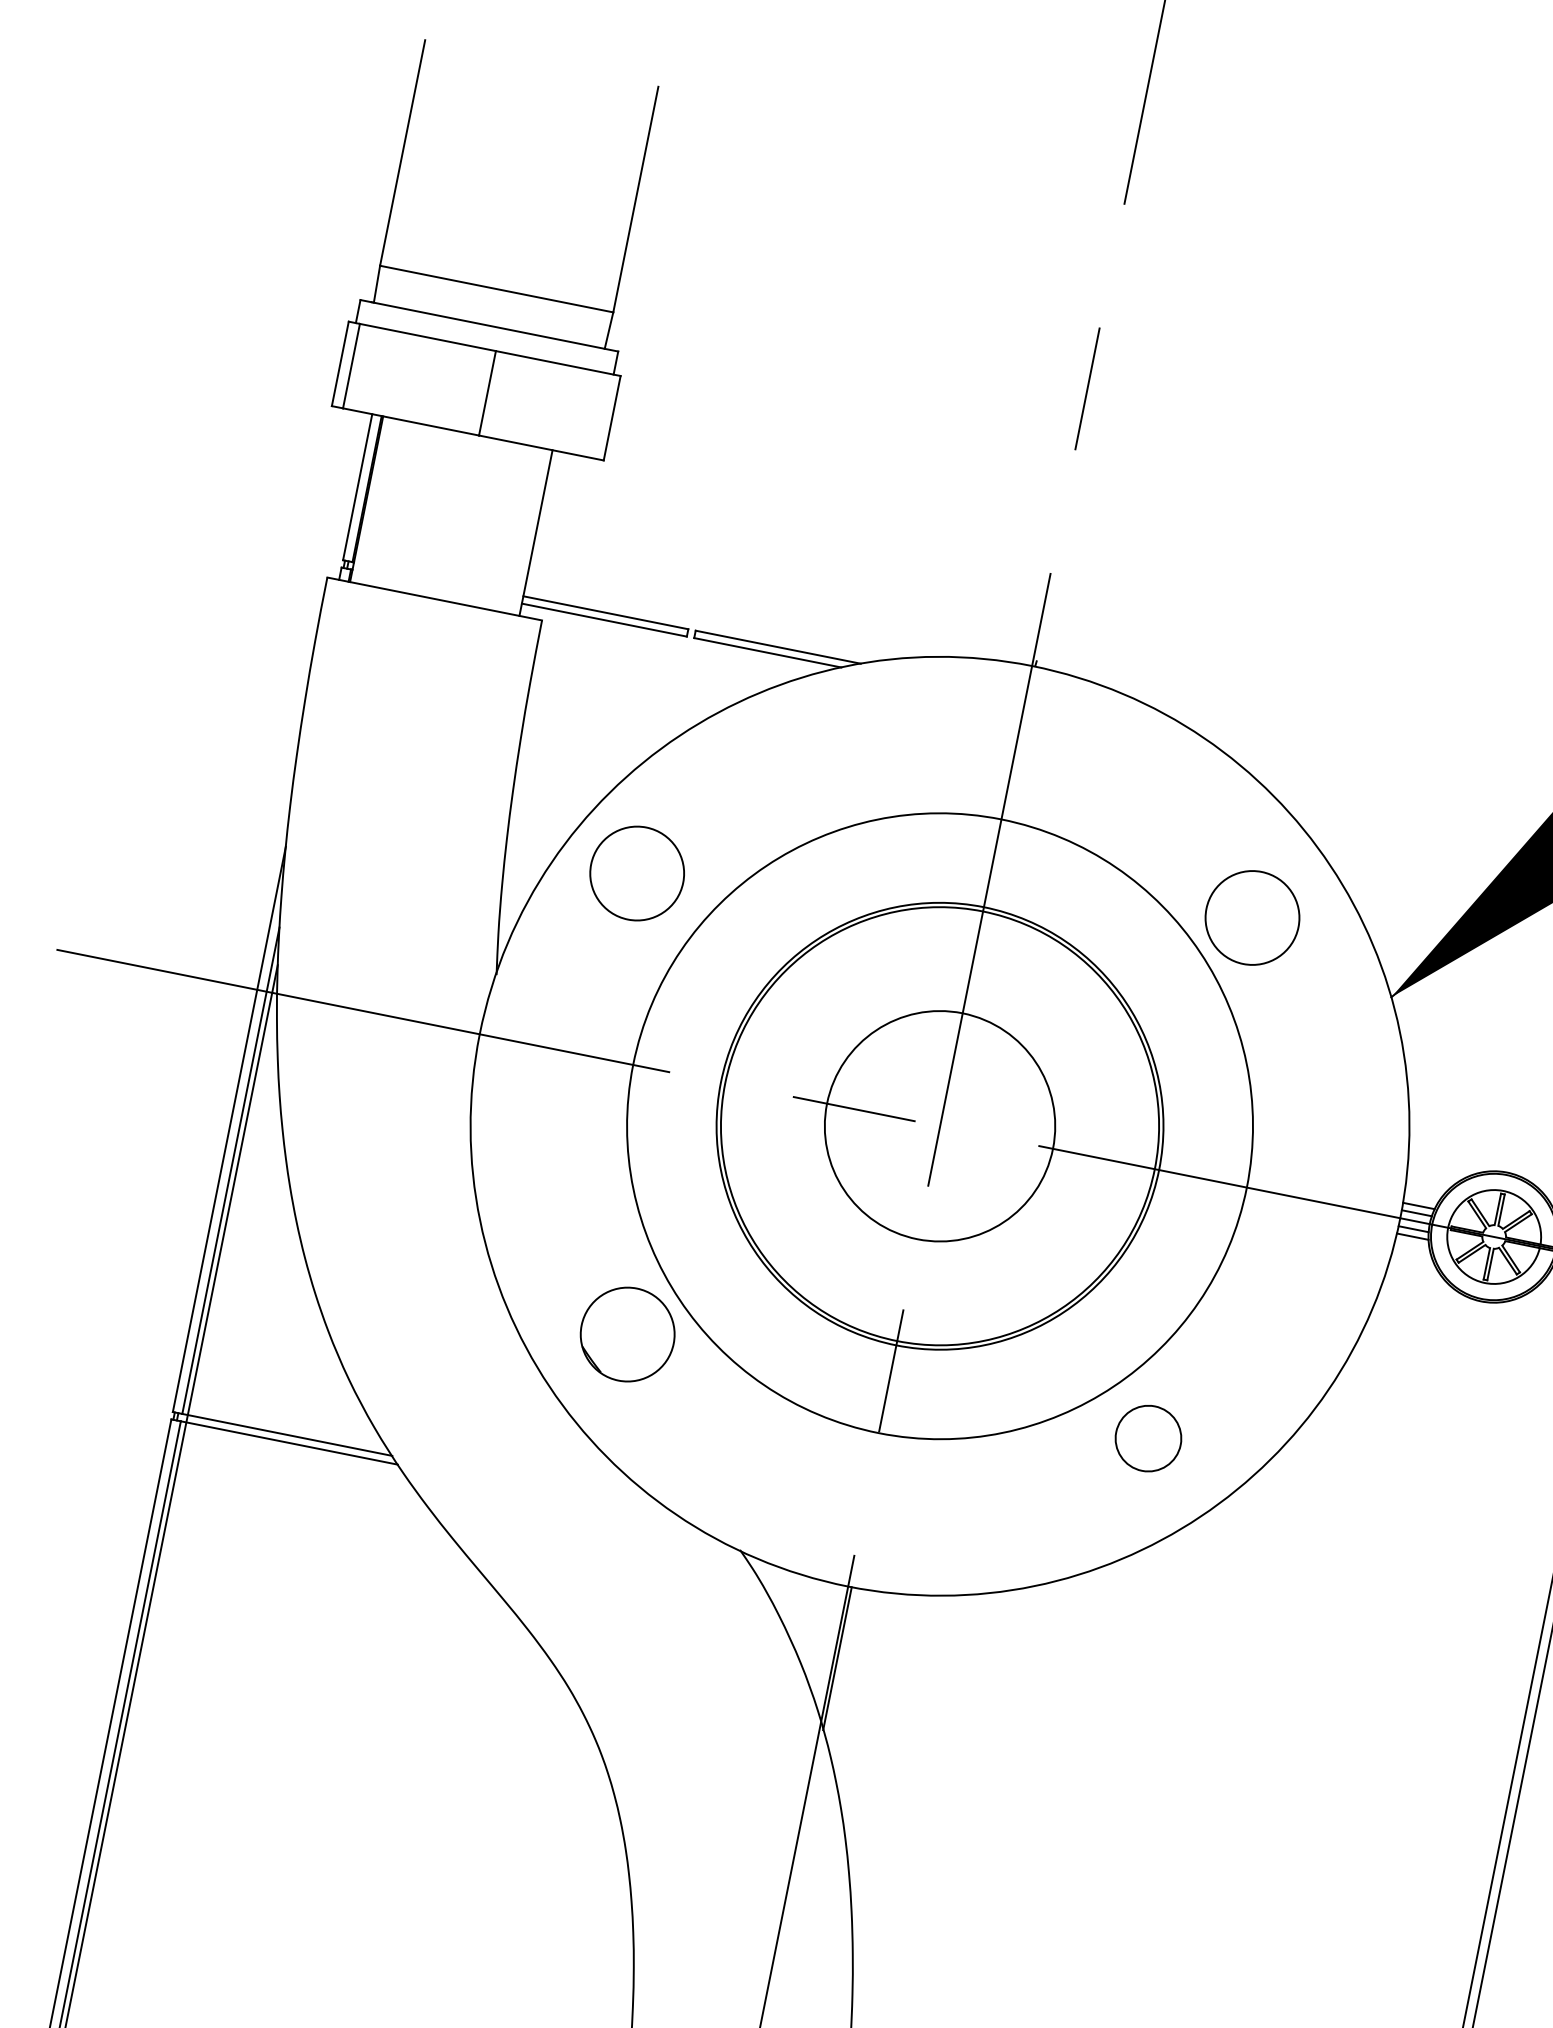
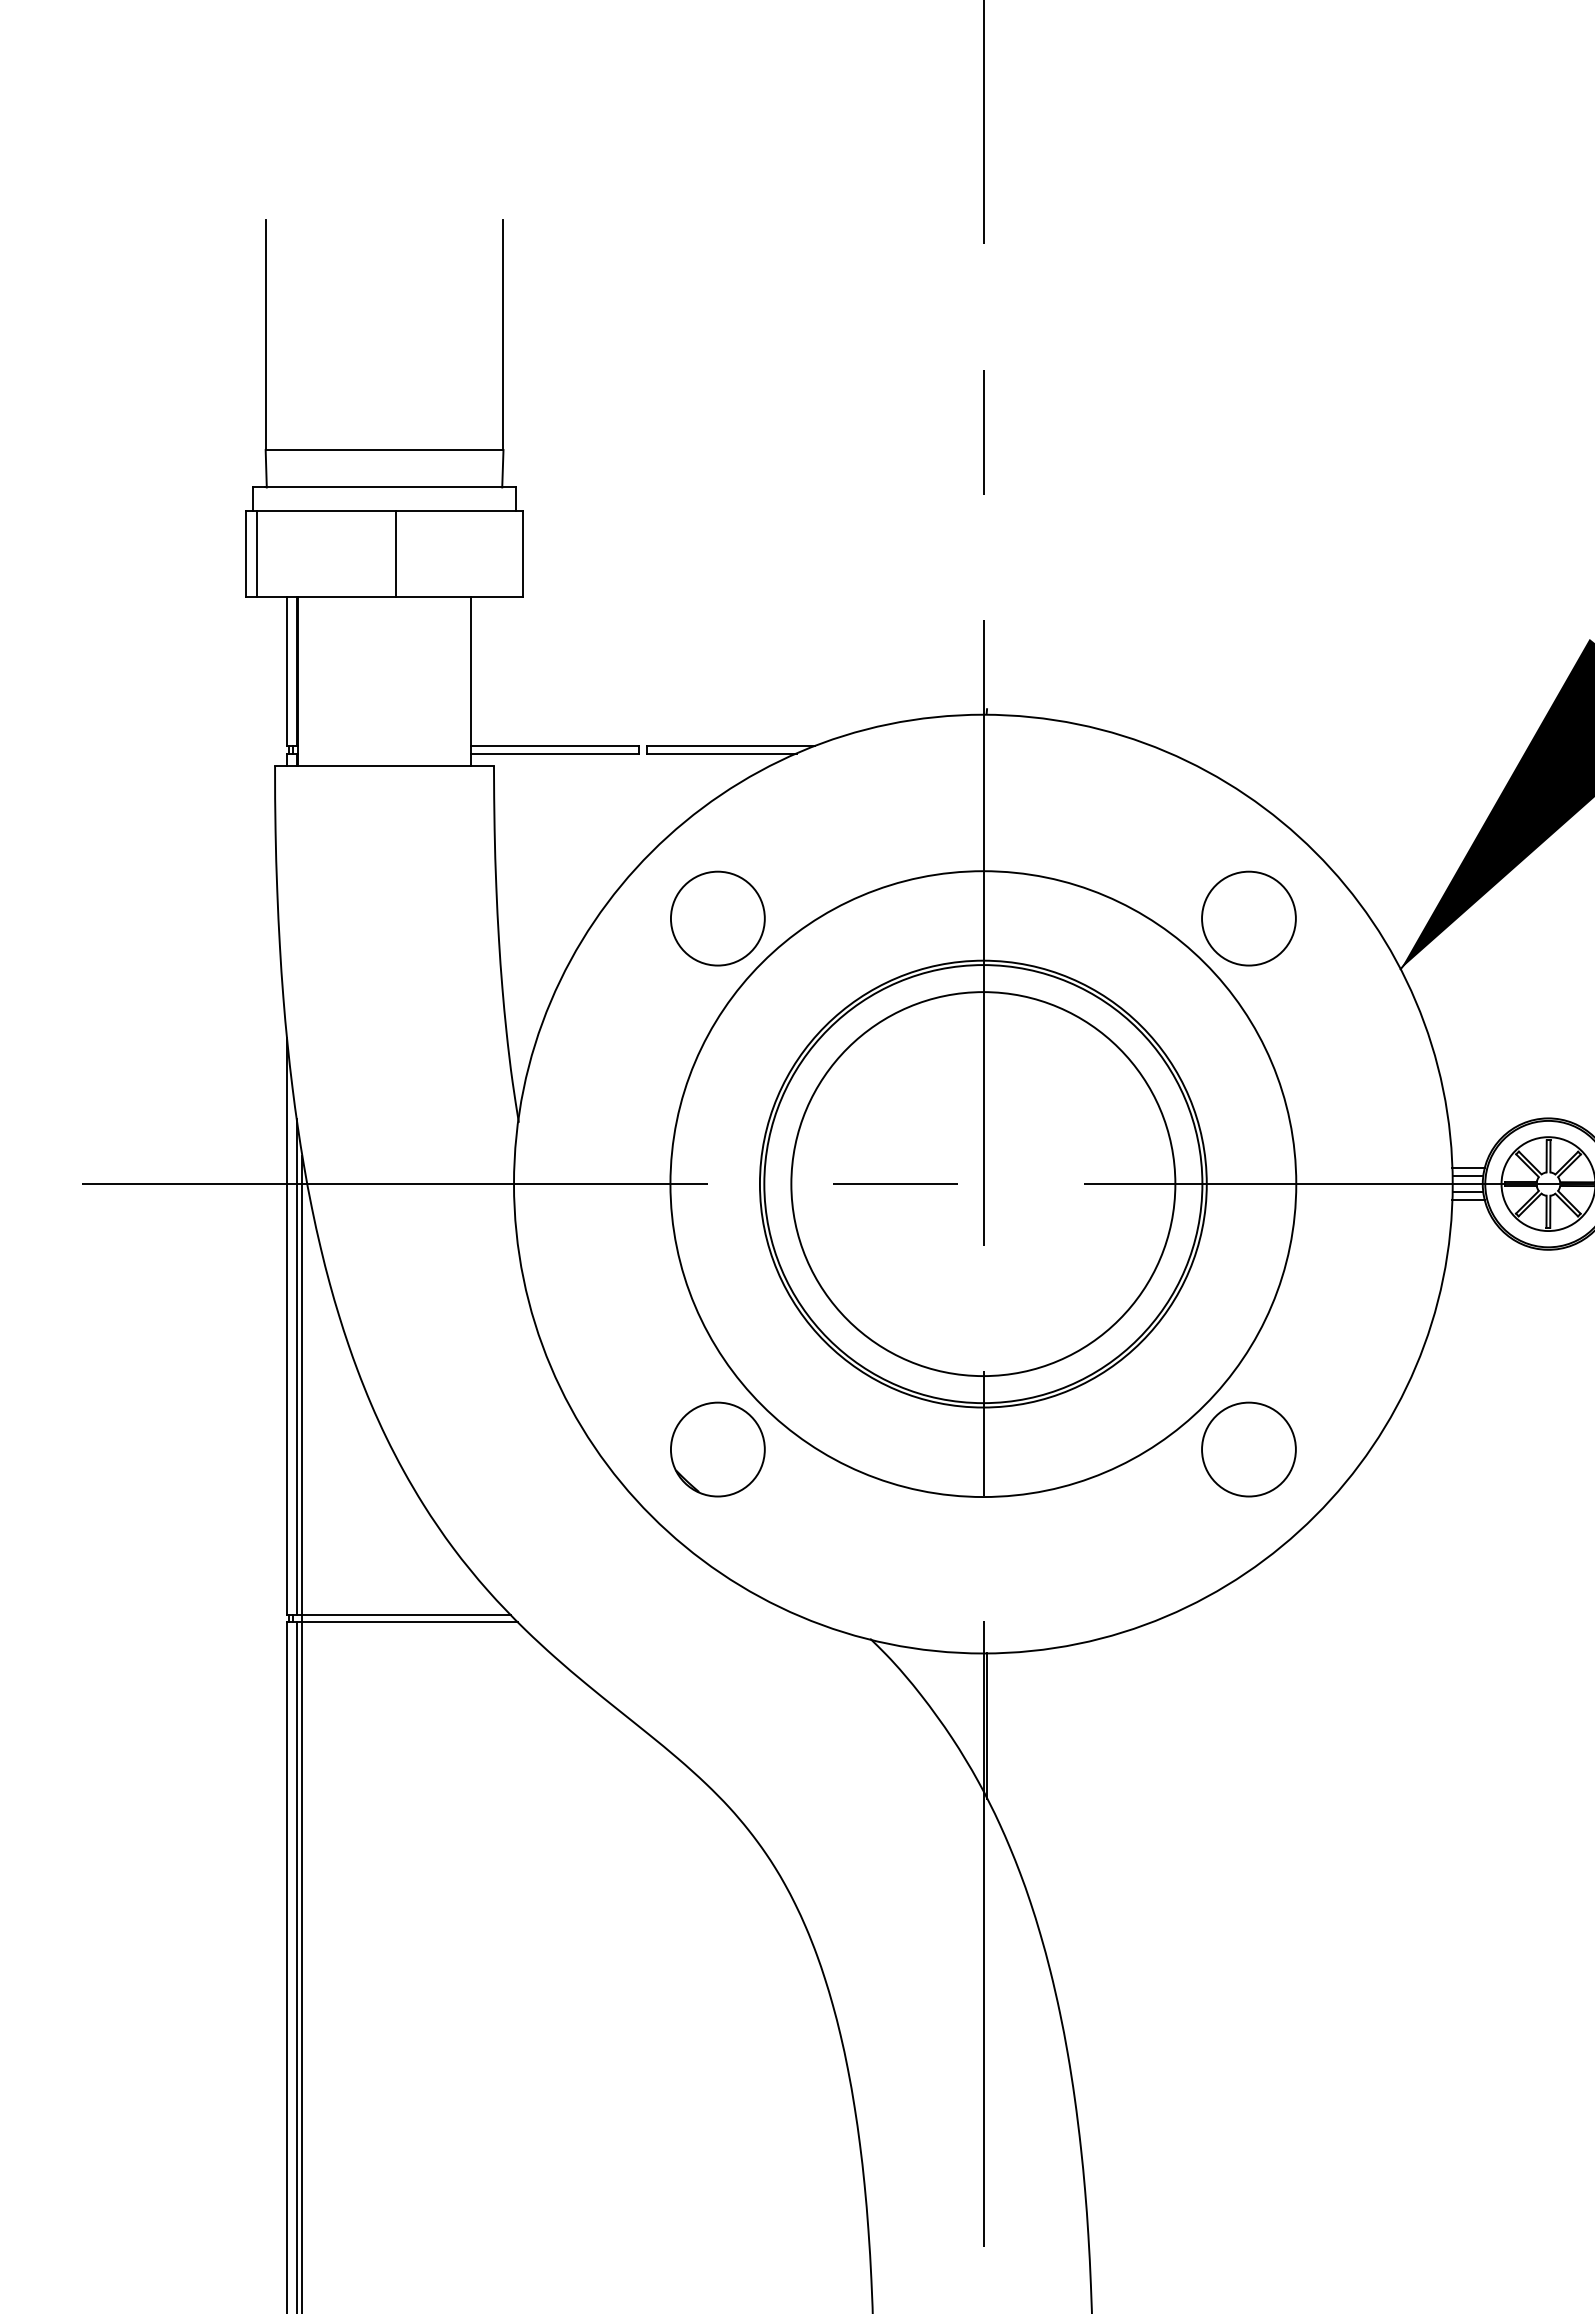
circle: (636, 873) -> (717, 918), moved
circle: (940, 1126) -> (983, 1184), size x1.67
circle: (1148, 1438) -> (1248, 1449), size x1.43

